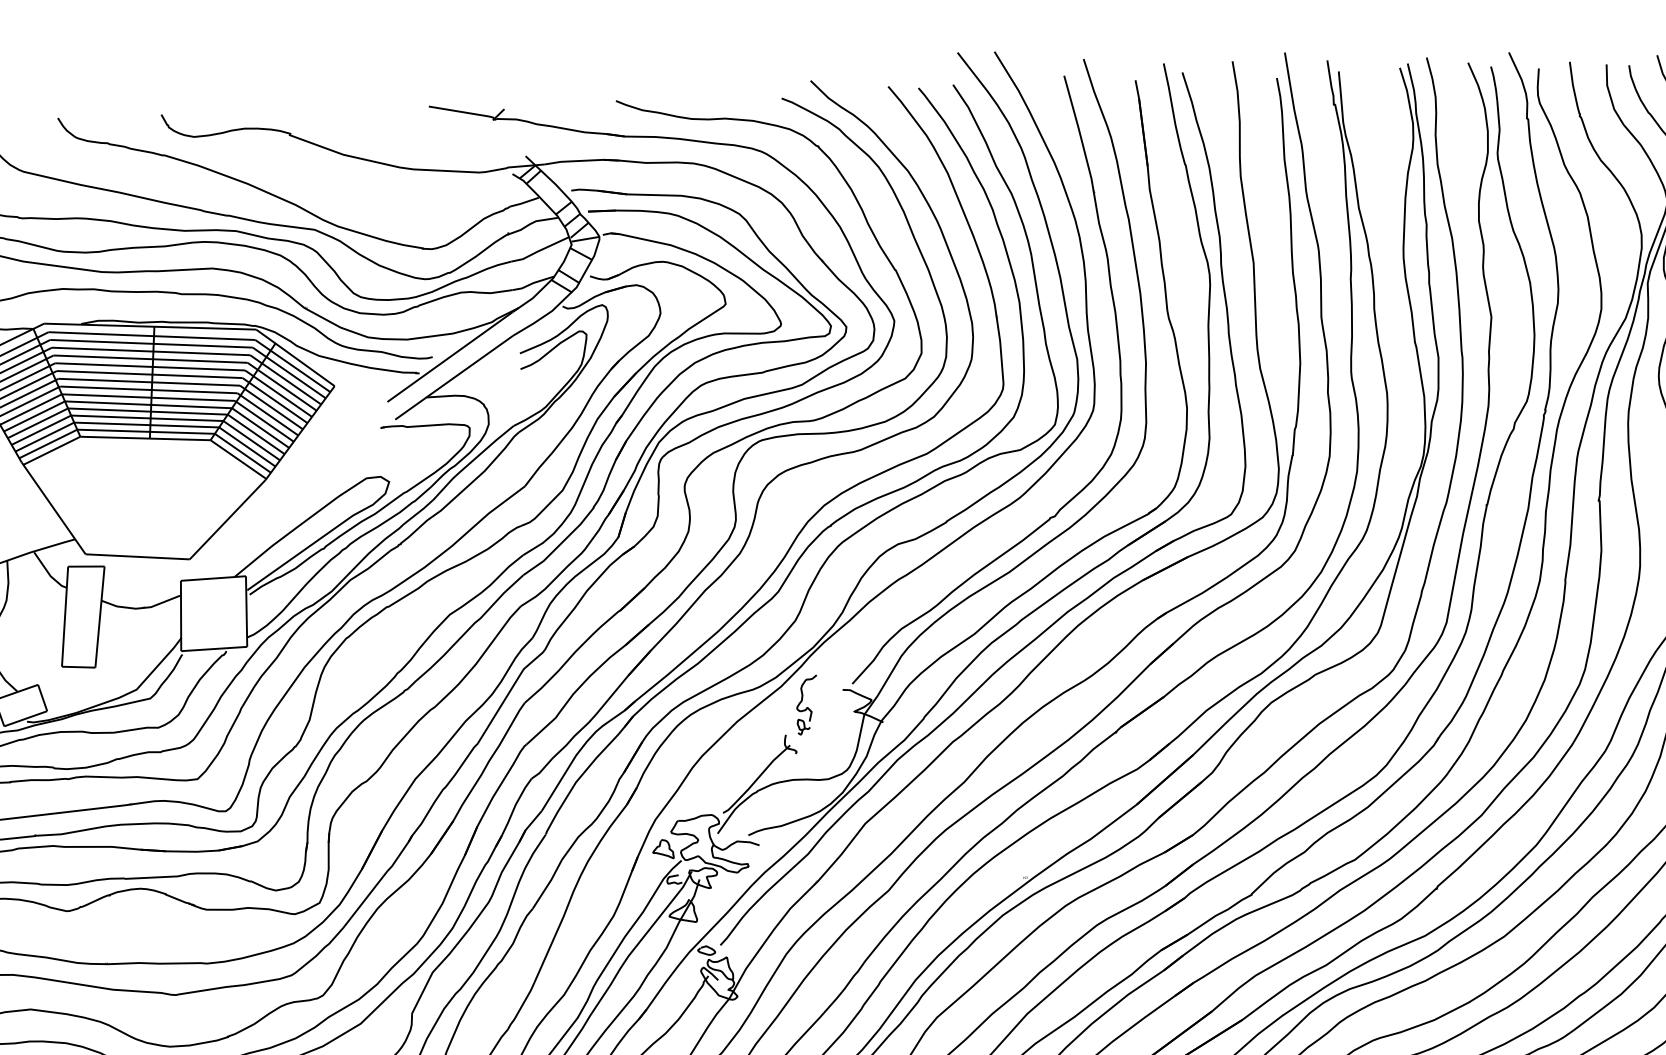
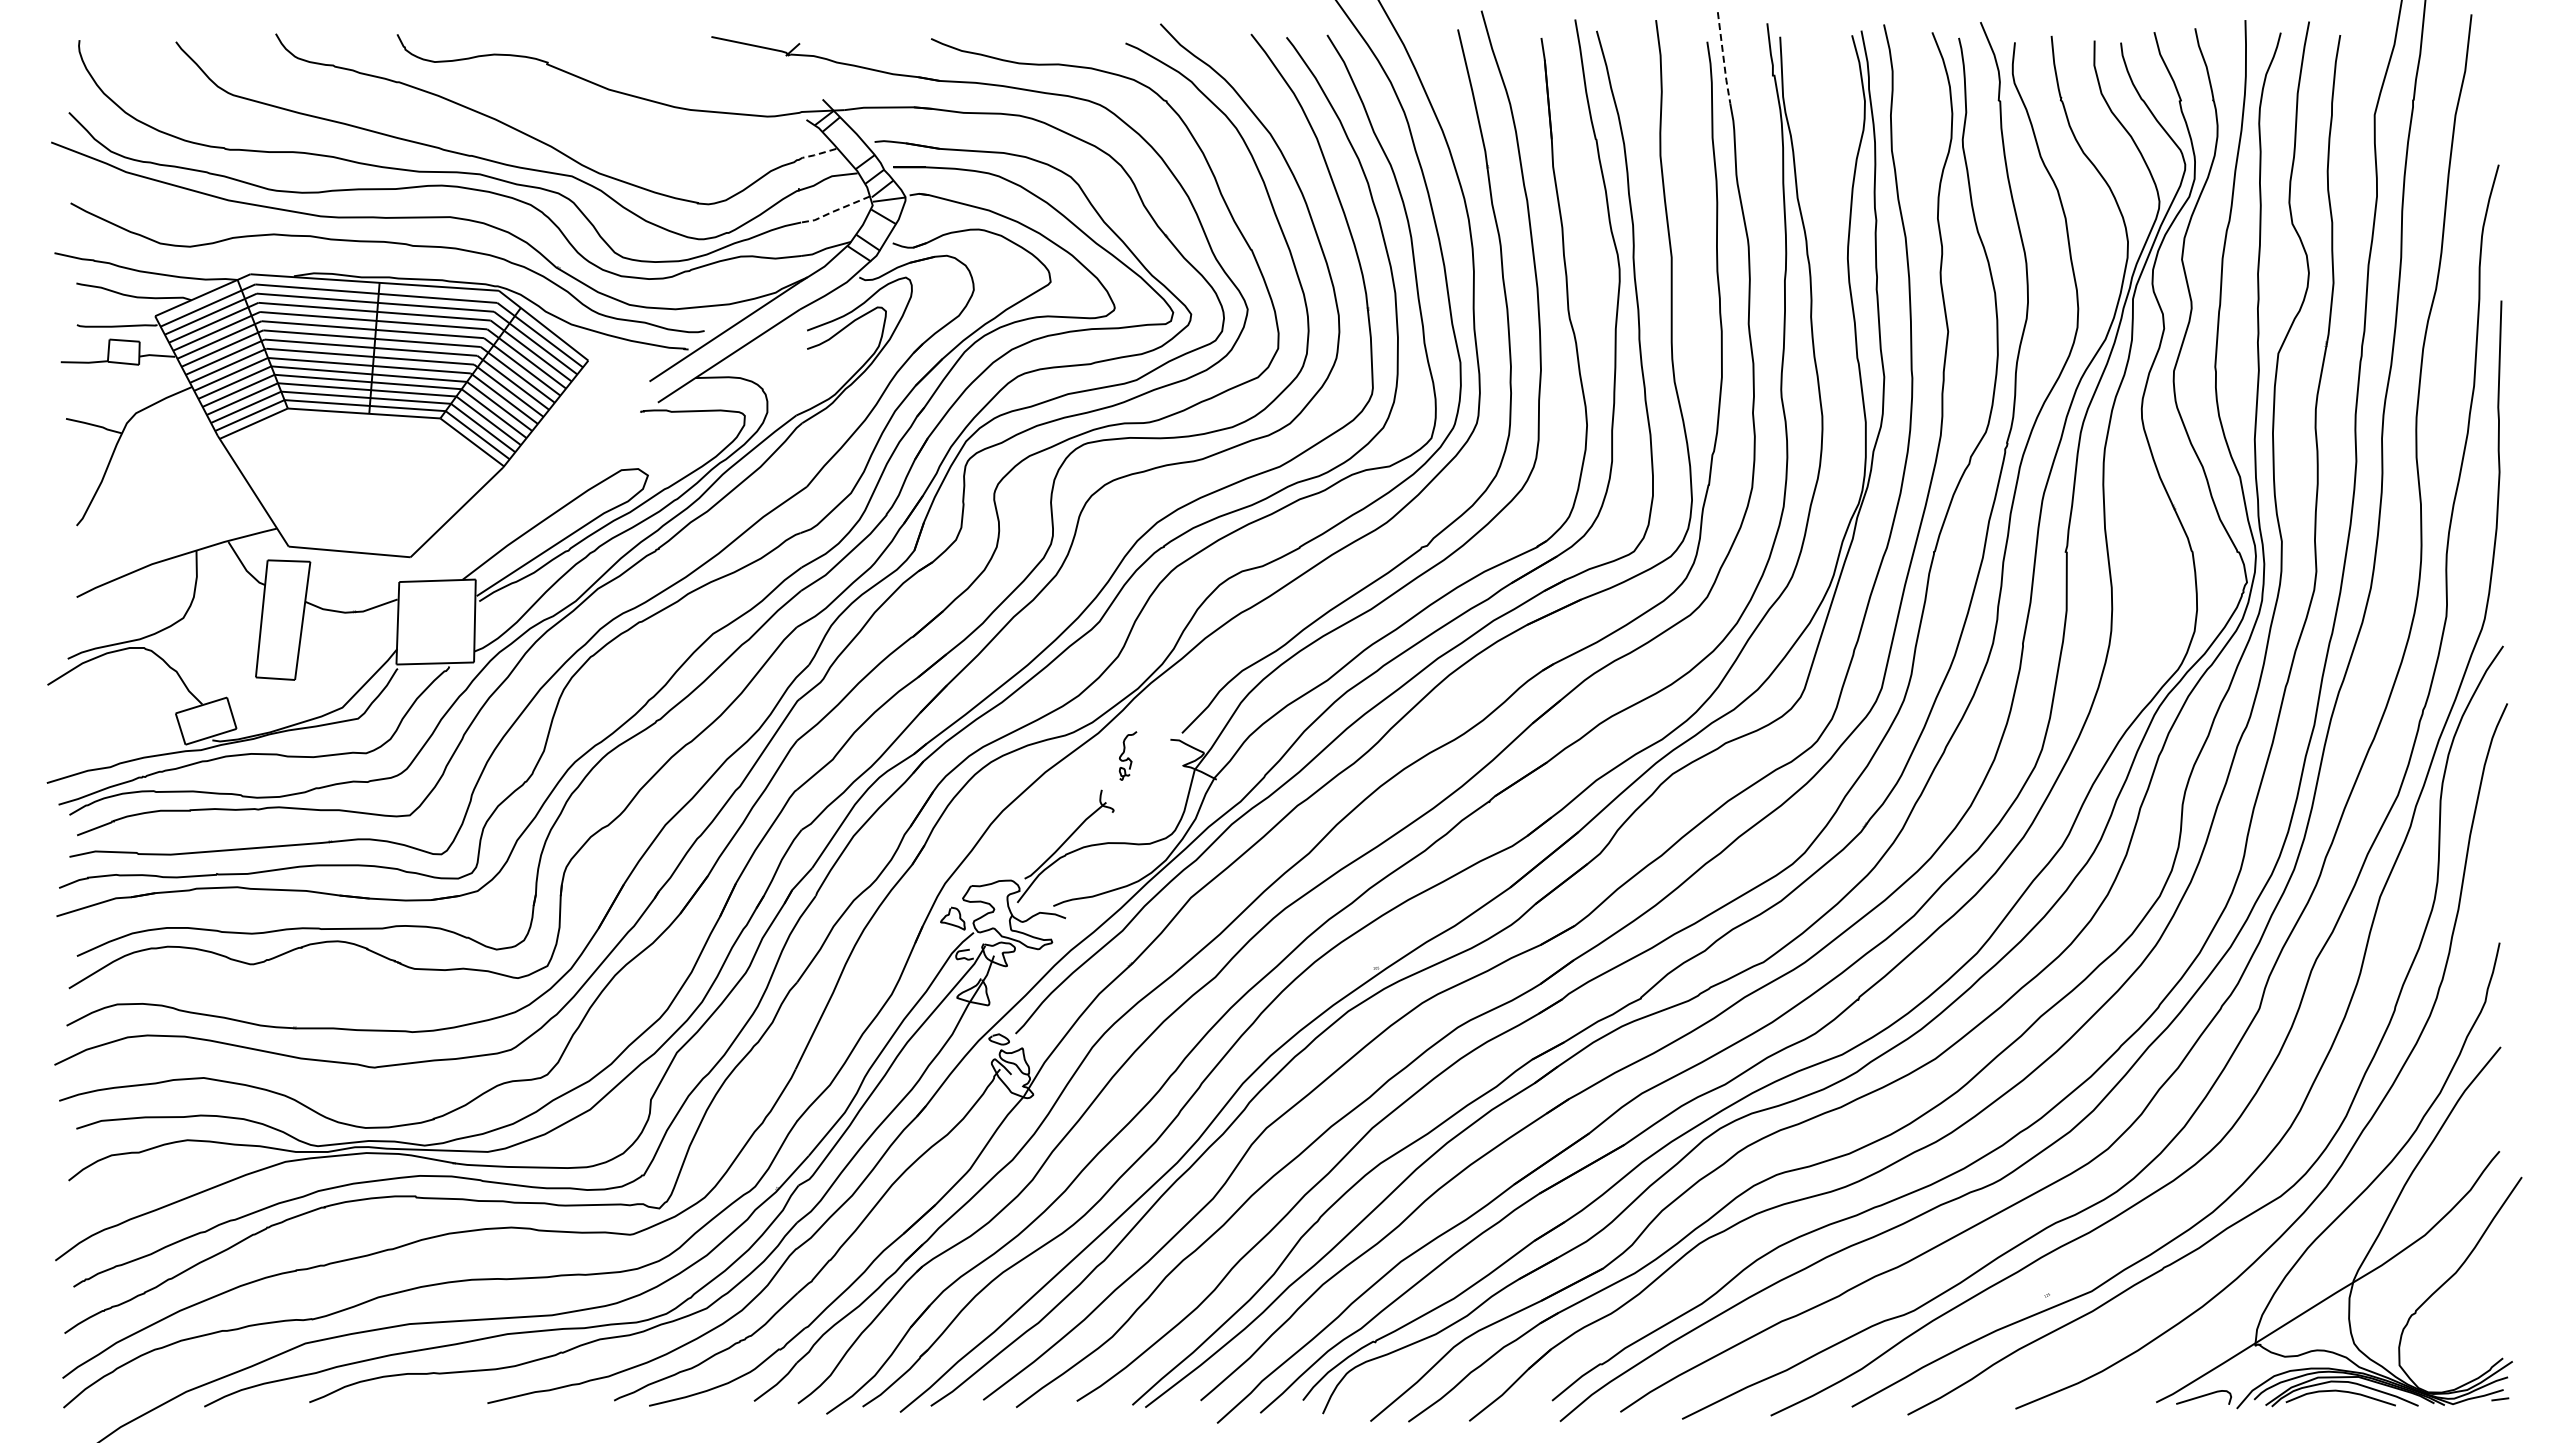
line: (1291, 91) -> (1723, 58), solid -> dashed
line: (523, 203) -> (818, 154), solid -> dashed
line: (539, 251) -> (834, 211), solid -> dashed
part: (806, 704) -> (1127, 755), size x0.7

